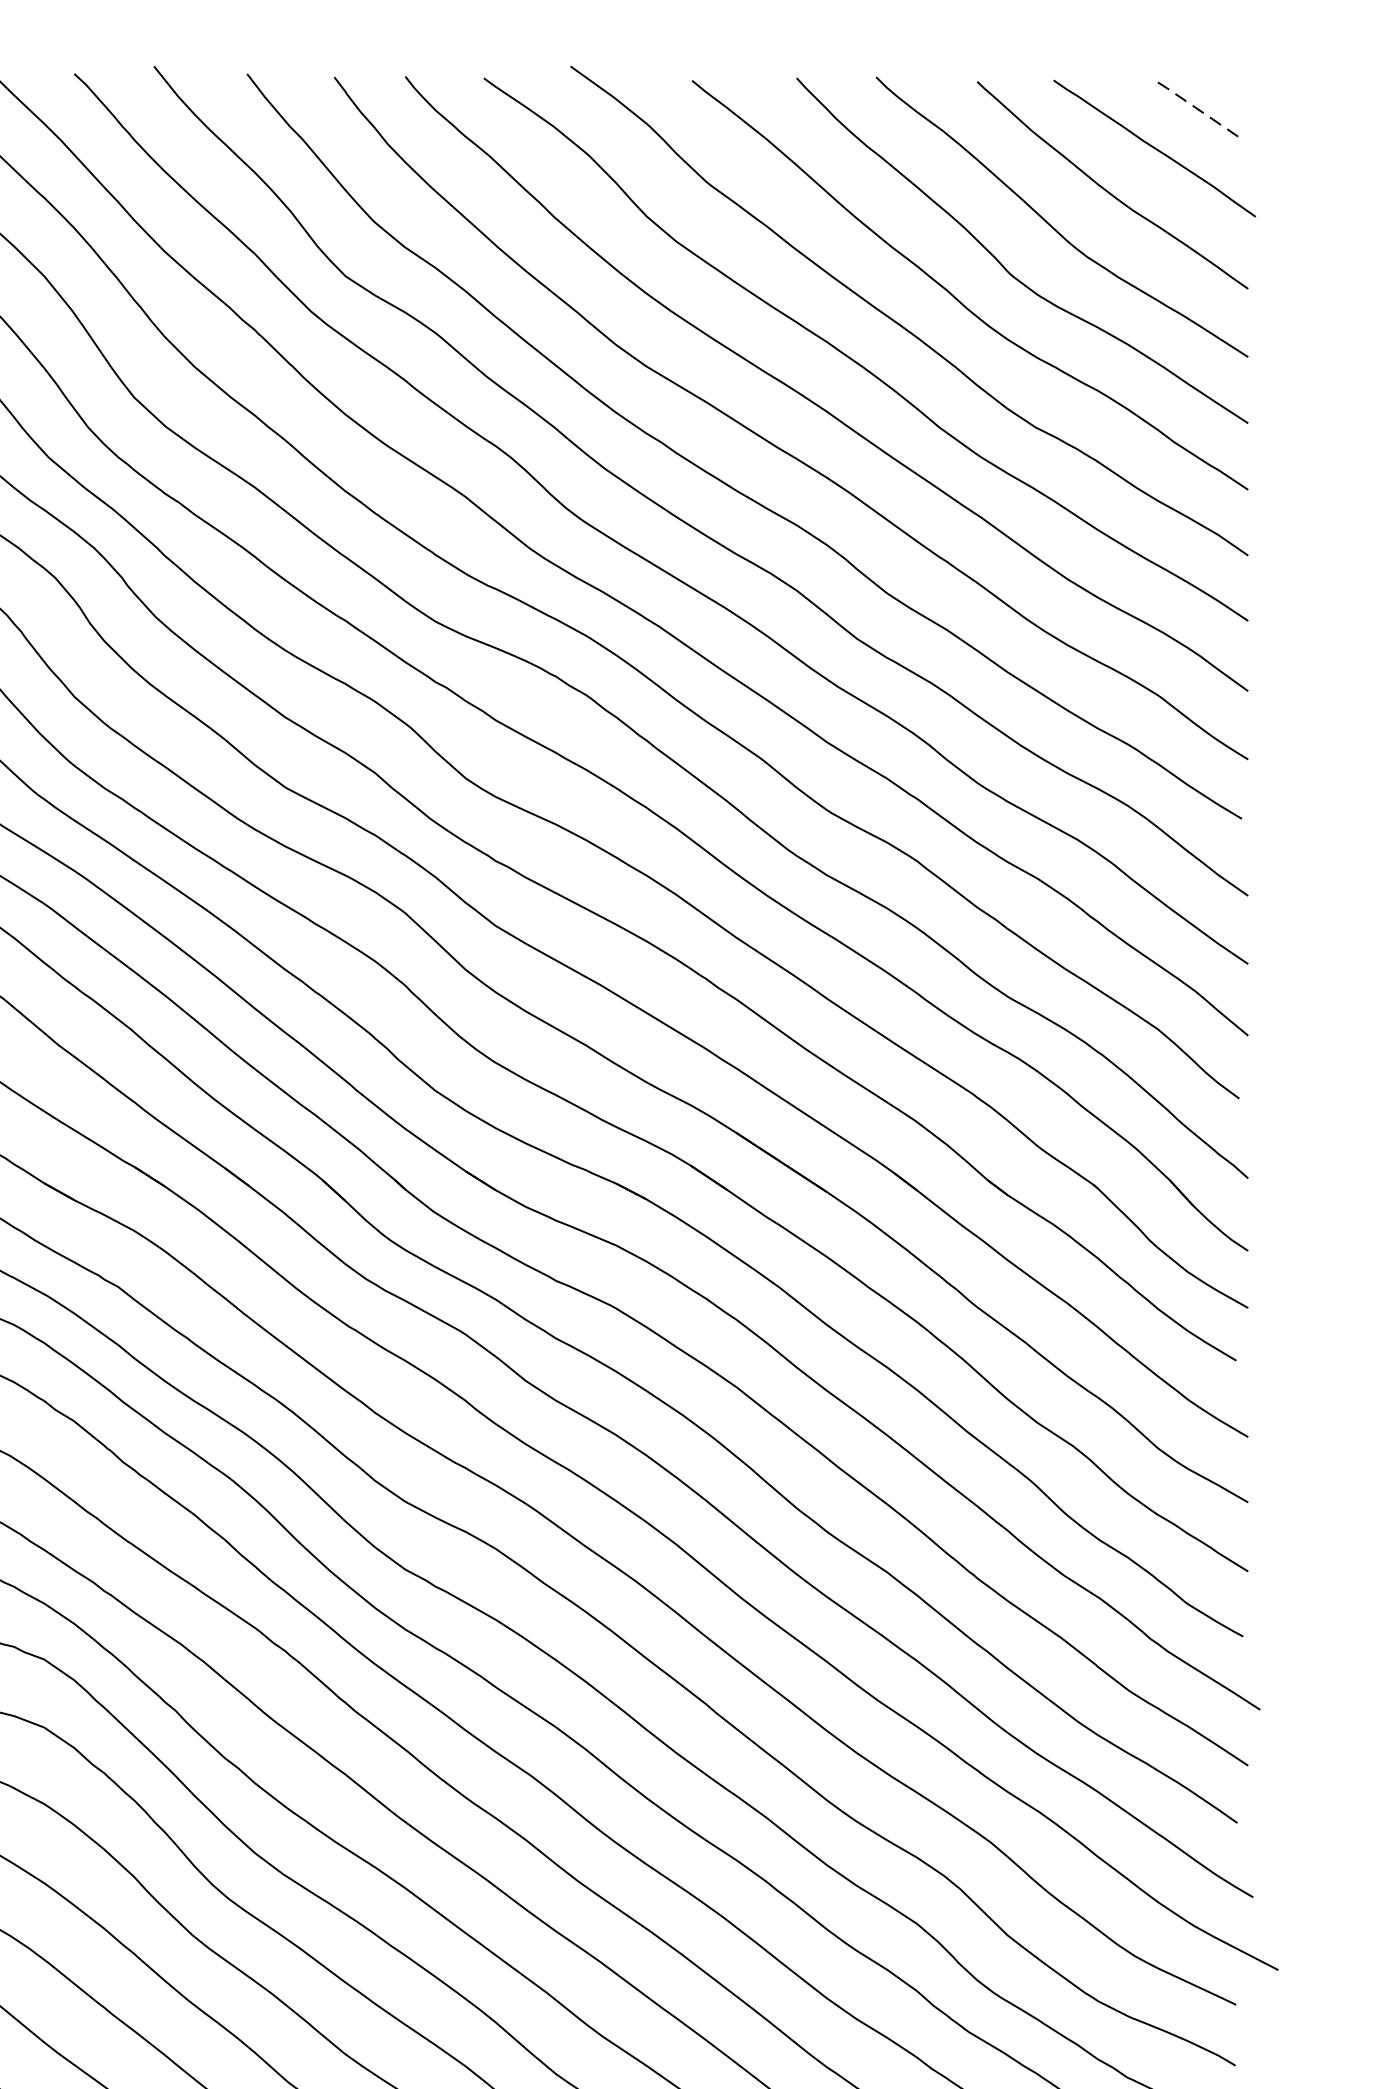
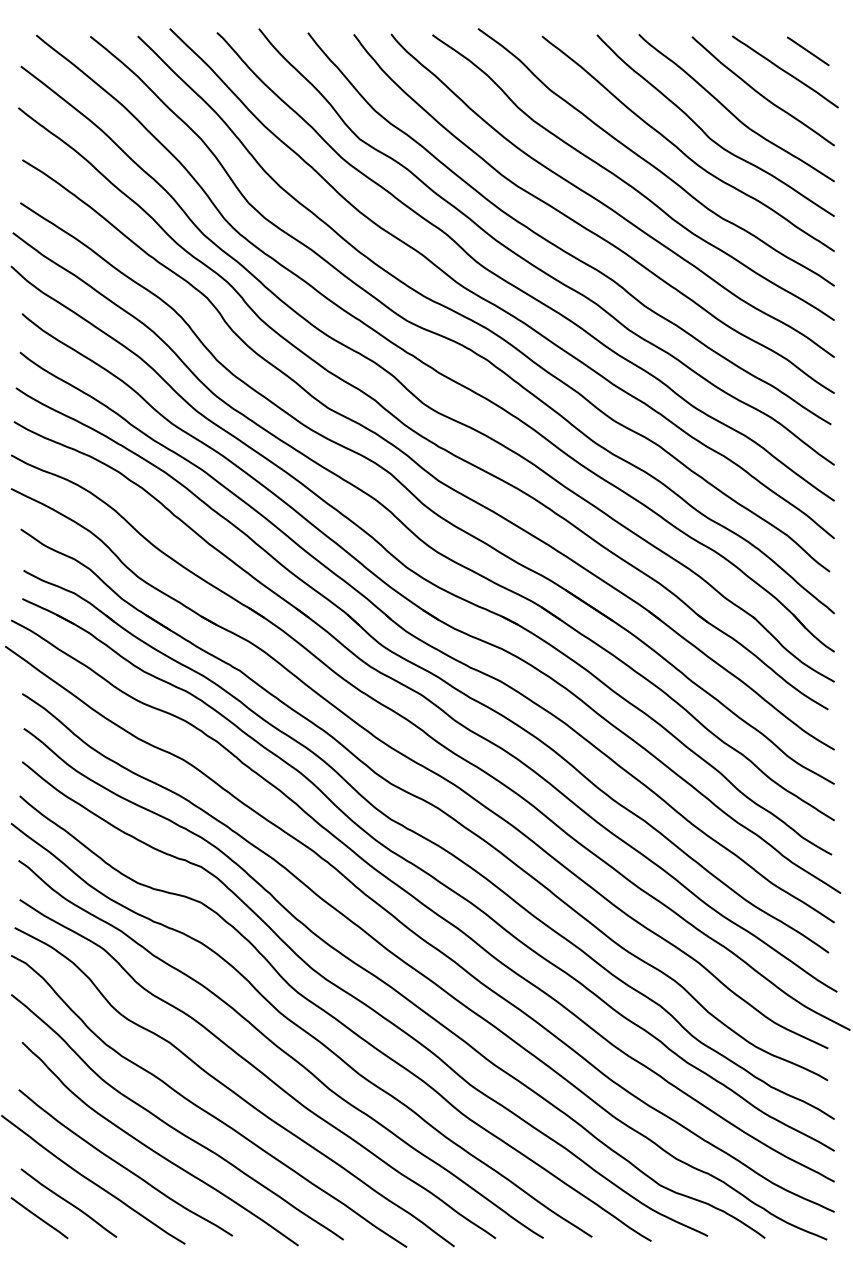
line: (1198, 109) -> (808, 51), dashed -> solid

